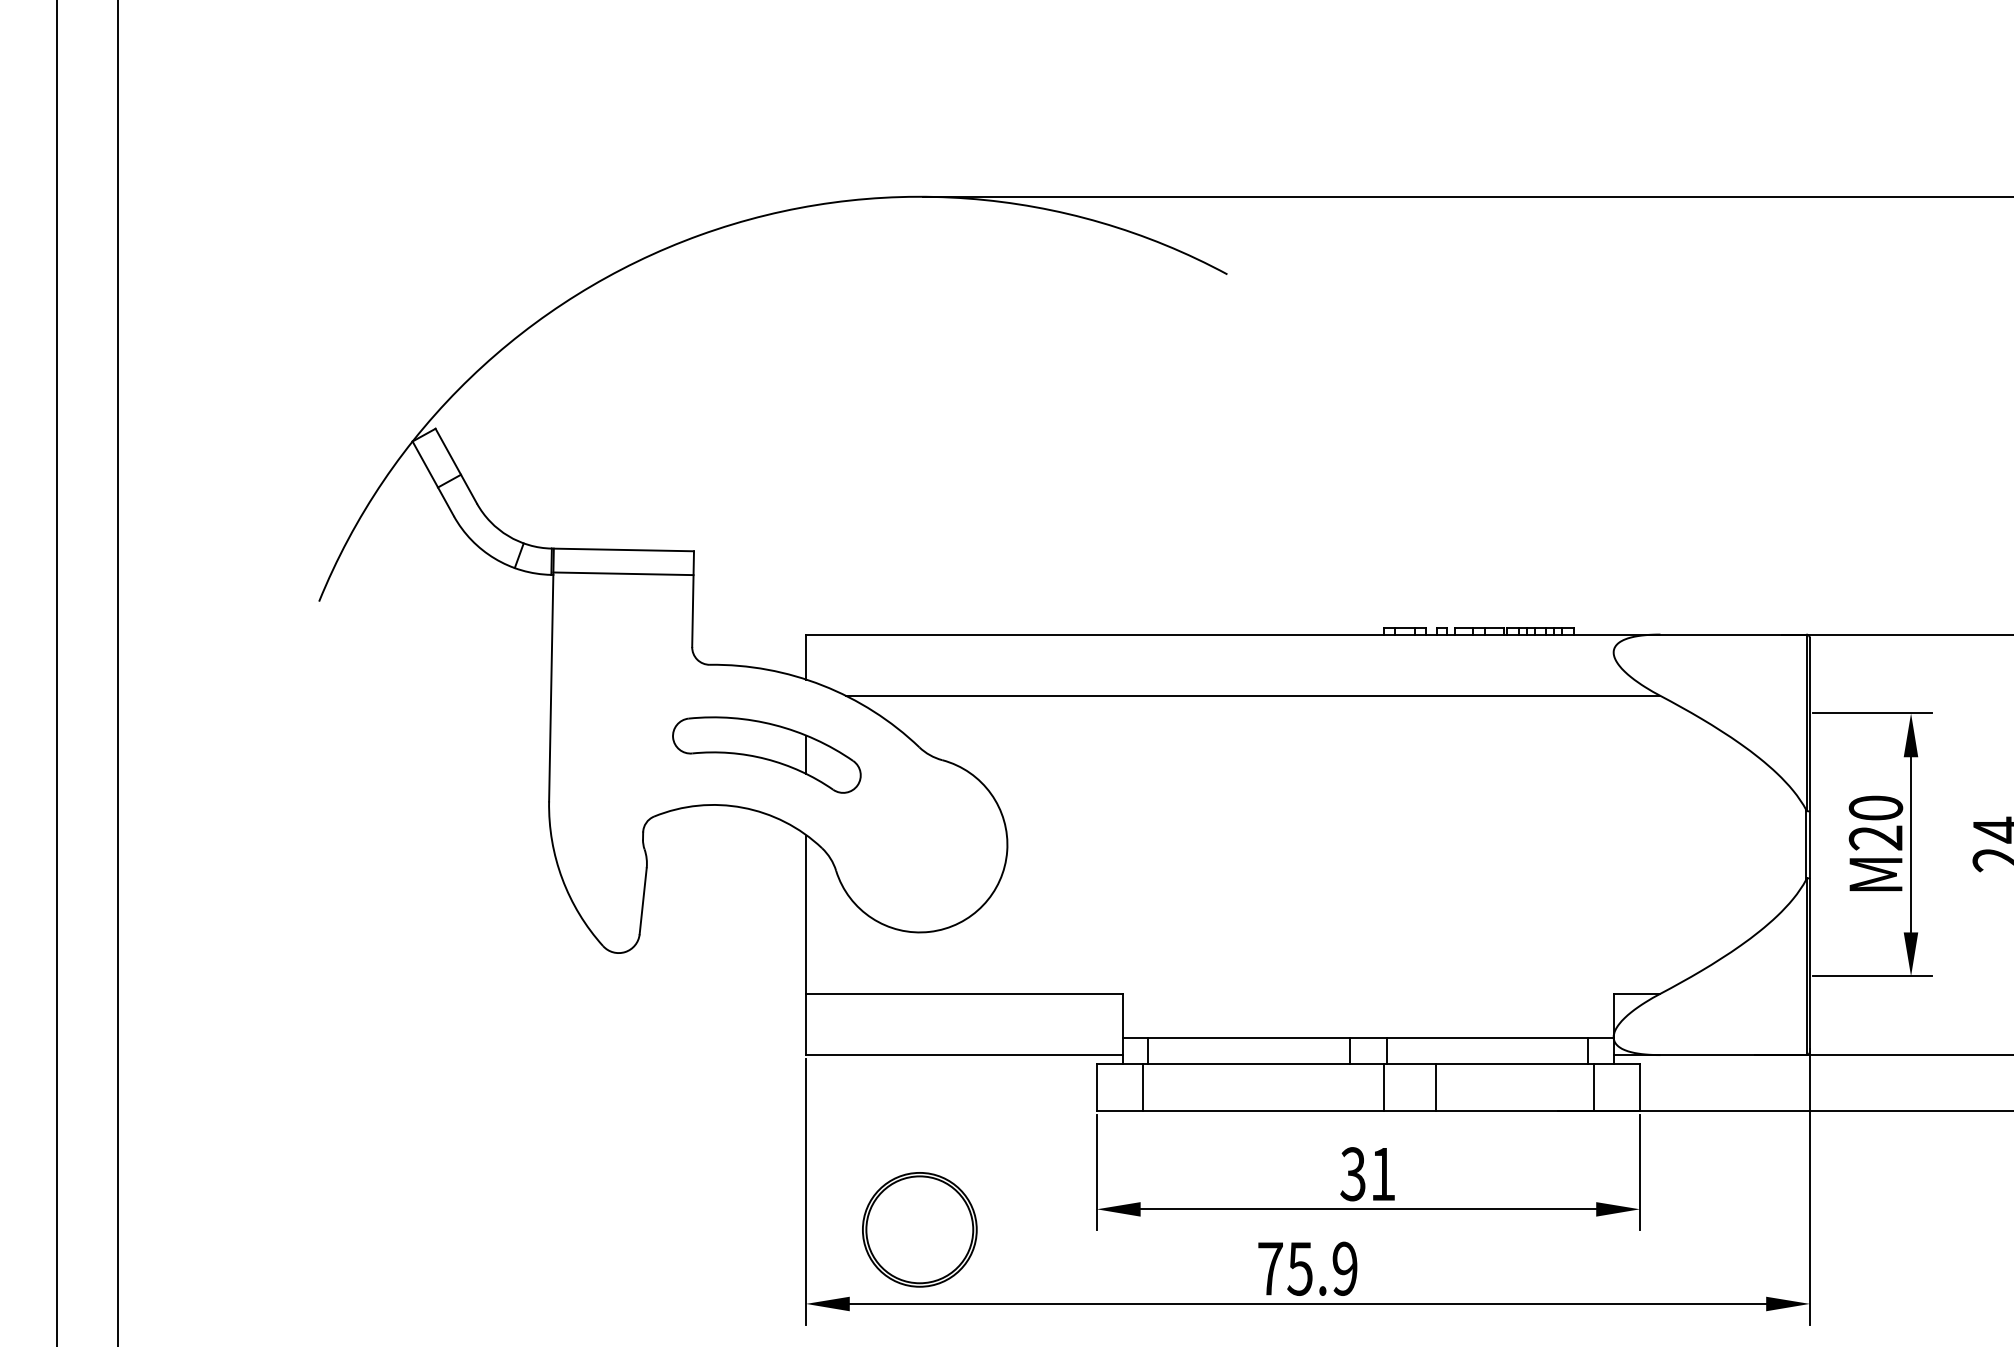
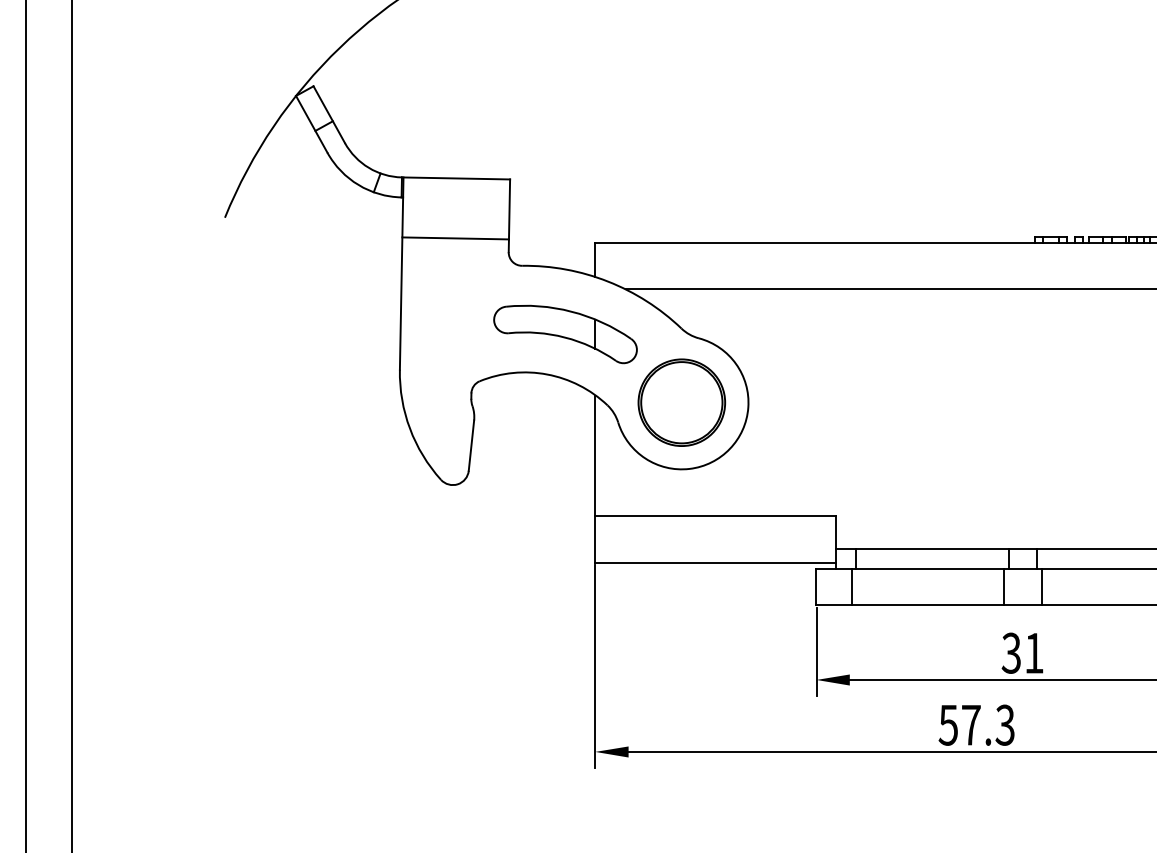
line: (623, 573) -> (455, 238), moved
line: (1384, 1087) -> (1004, 587), moved
line: (1435, 1087) -> (1042, 587), moved
part: (919, 1229) -> (681, 402), moved
text: (1307, 1268) -> (976, 724), 75.9 -> 57.3

